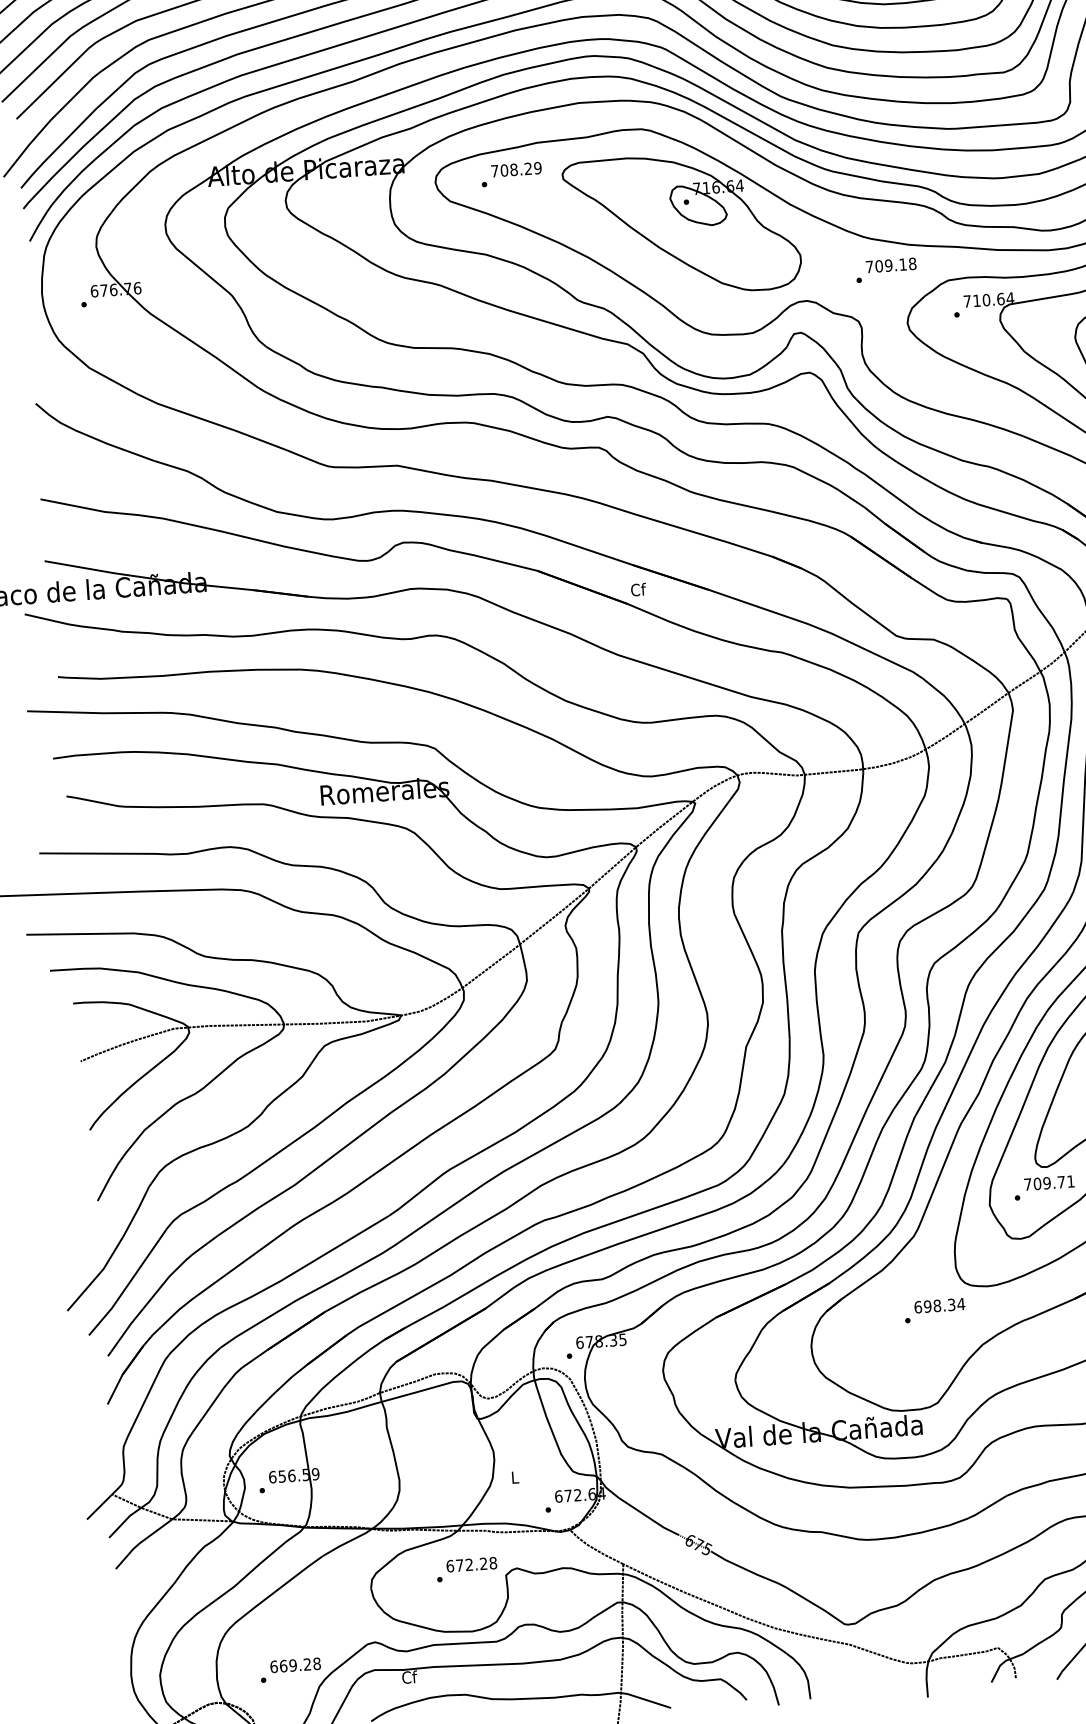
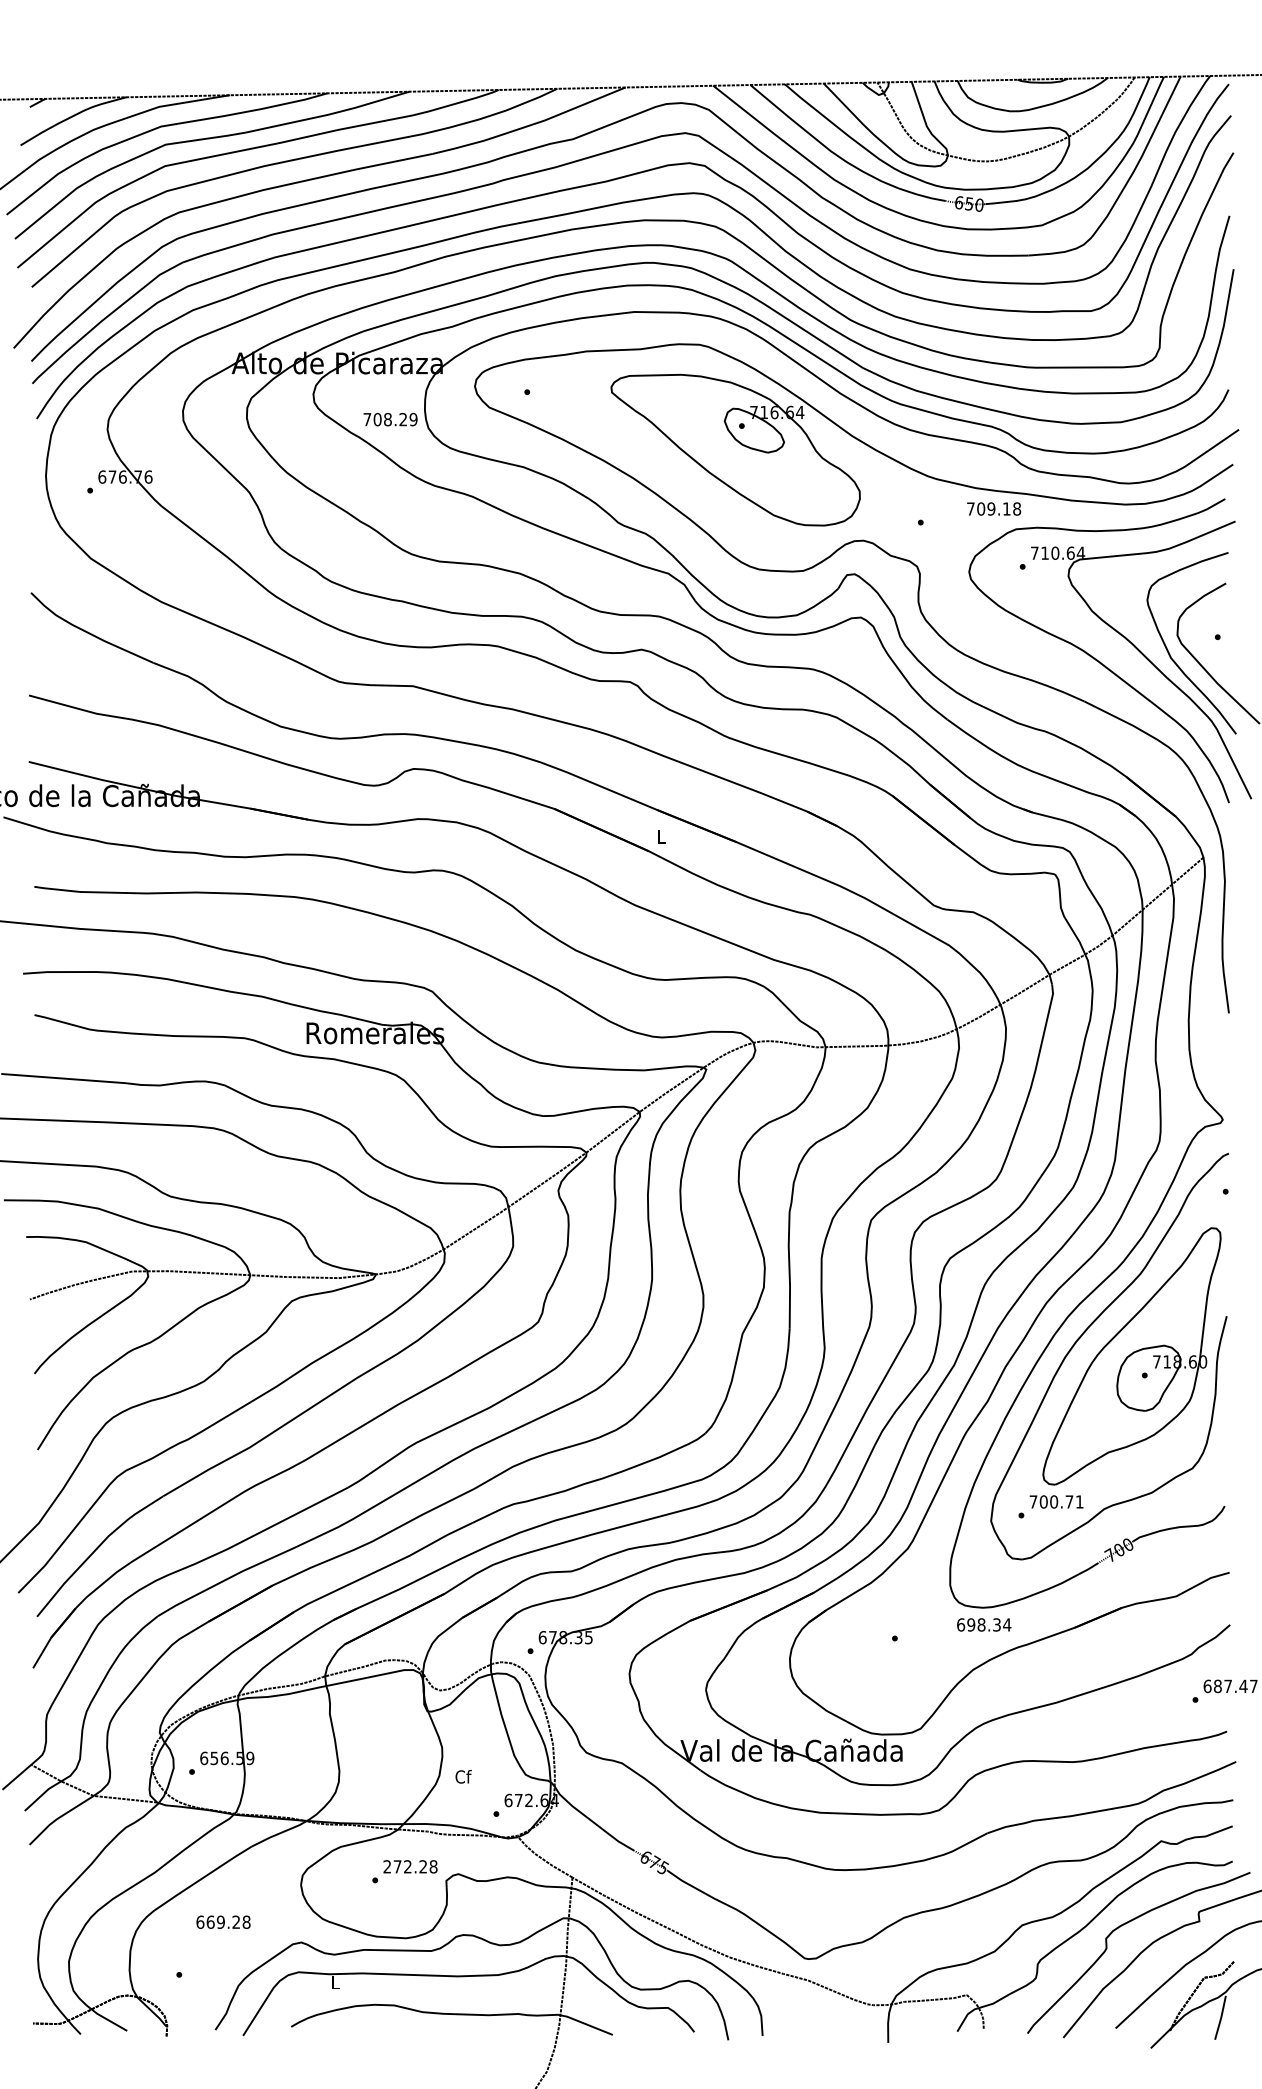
text: (516, 169) -> (390, 419), moved
text: (891, 264) -> (994, 508), moved
text: (638, 589) -> (661, 836), Cf -> L
text: (1046, 1182) -> (1053, 1501), 709.71 -> 700.71
text: (940, 1305) -> (984, 1624), moved
text: (515, 1477) -> (463, 1776), L -> Cf
text: (450, 1565) -> (387, 1866), 672.28 -> 272.28
text: (295, 1664) -> (223, 1921), moved
text: (409, 1677) -> (335, 1982), Cf -> L

